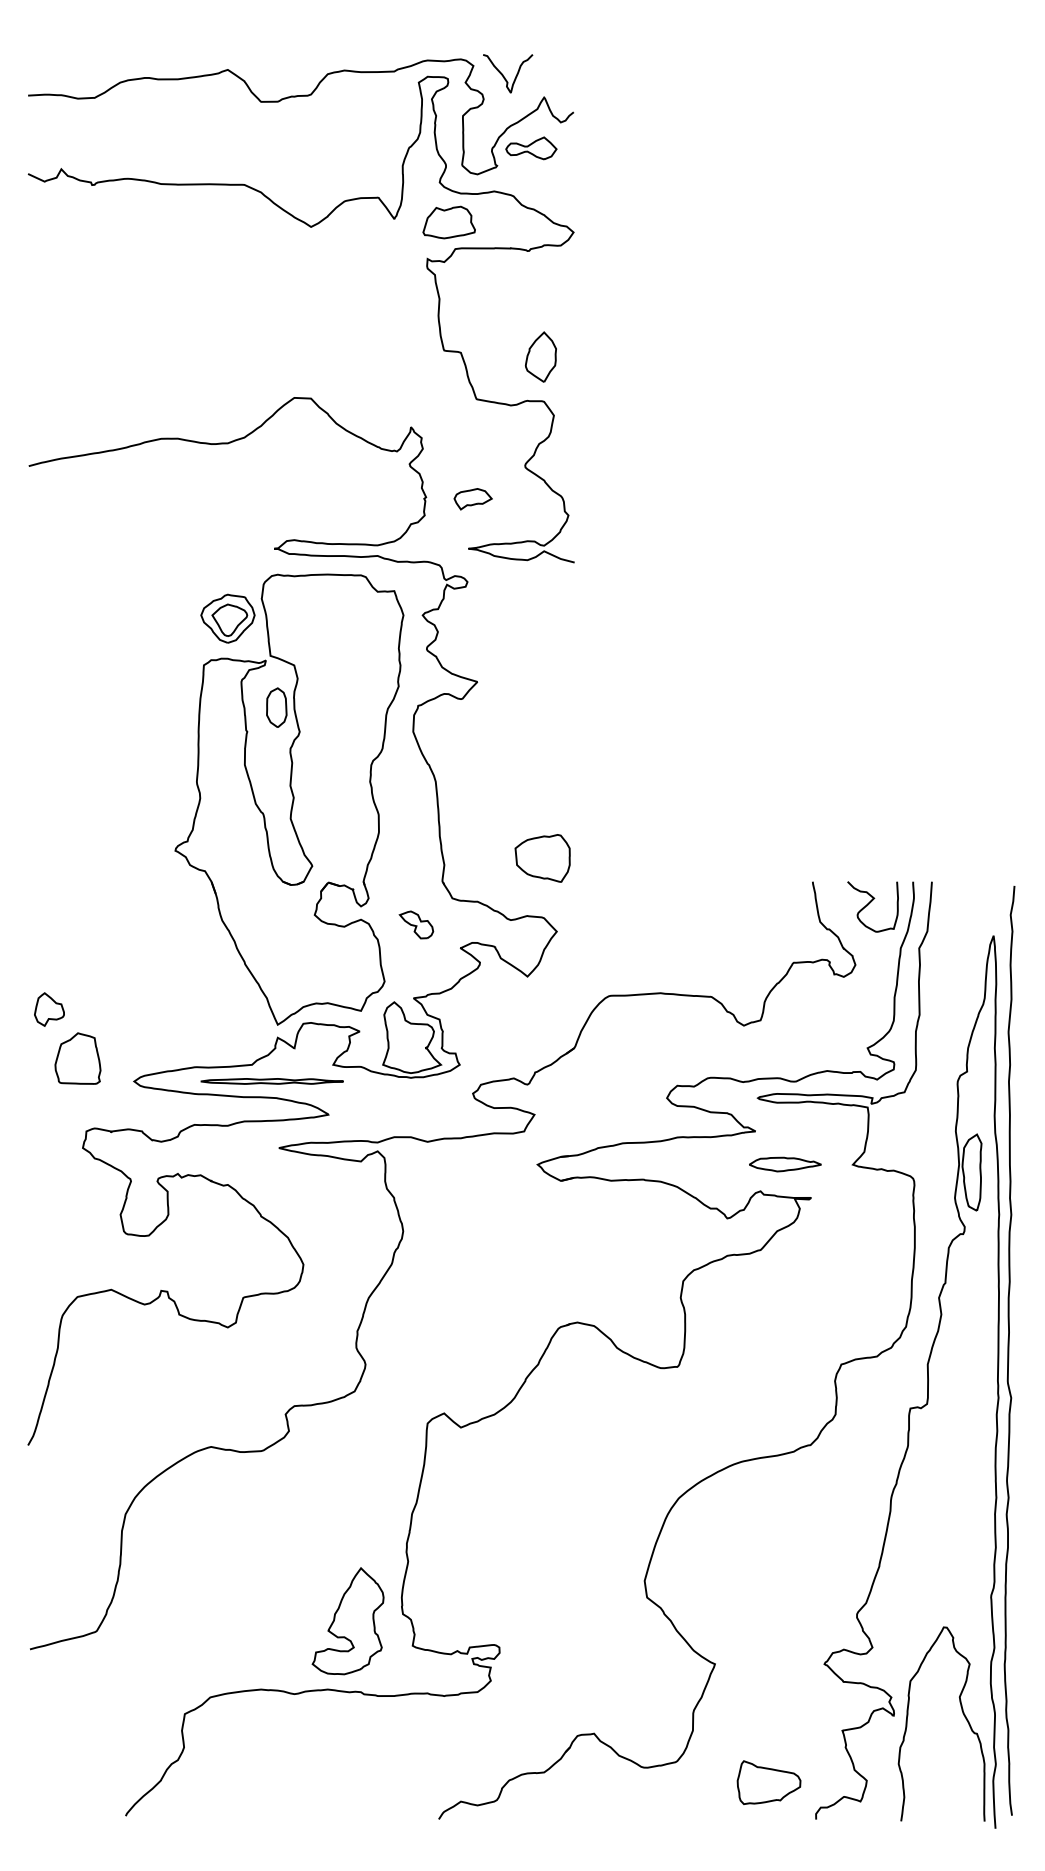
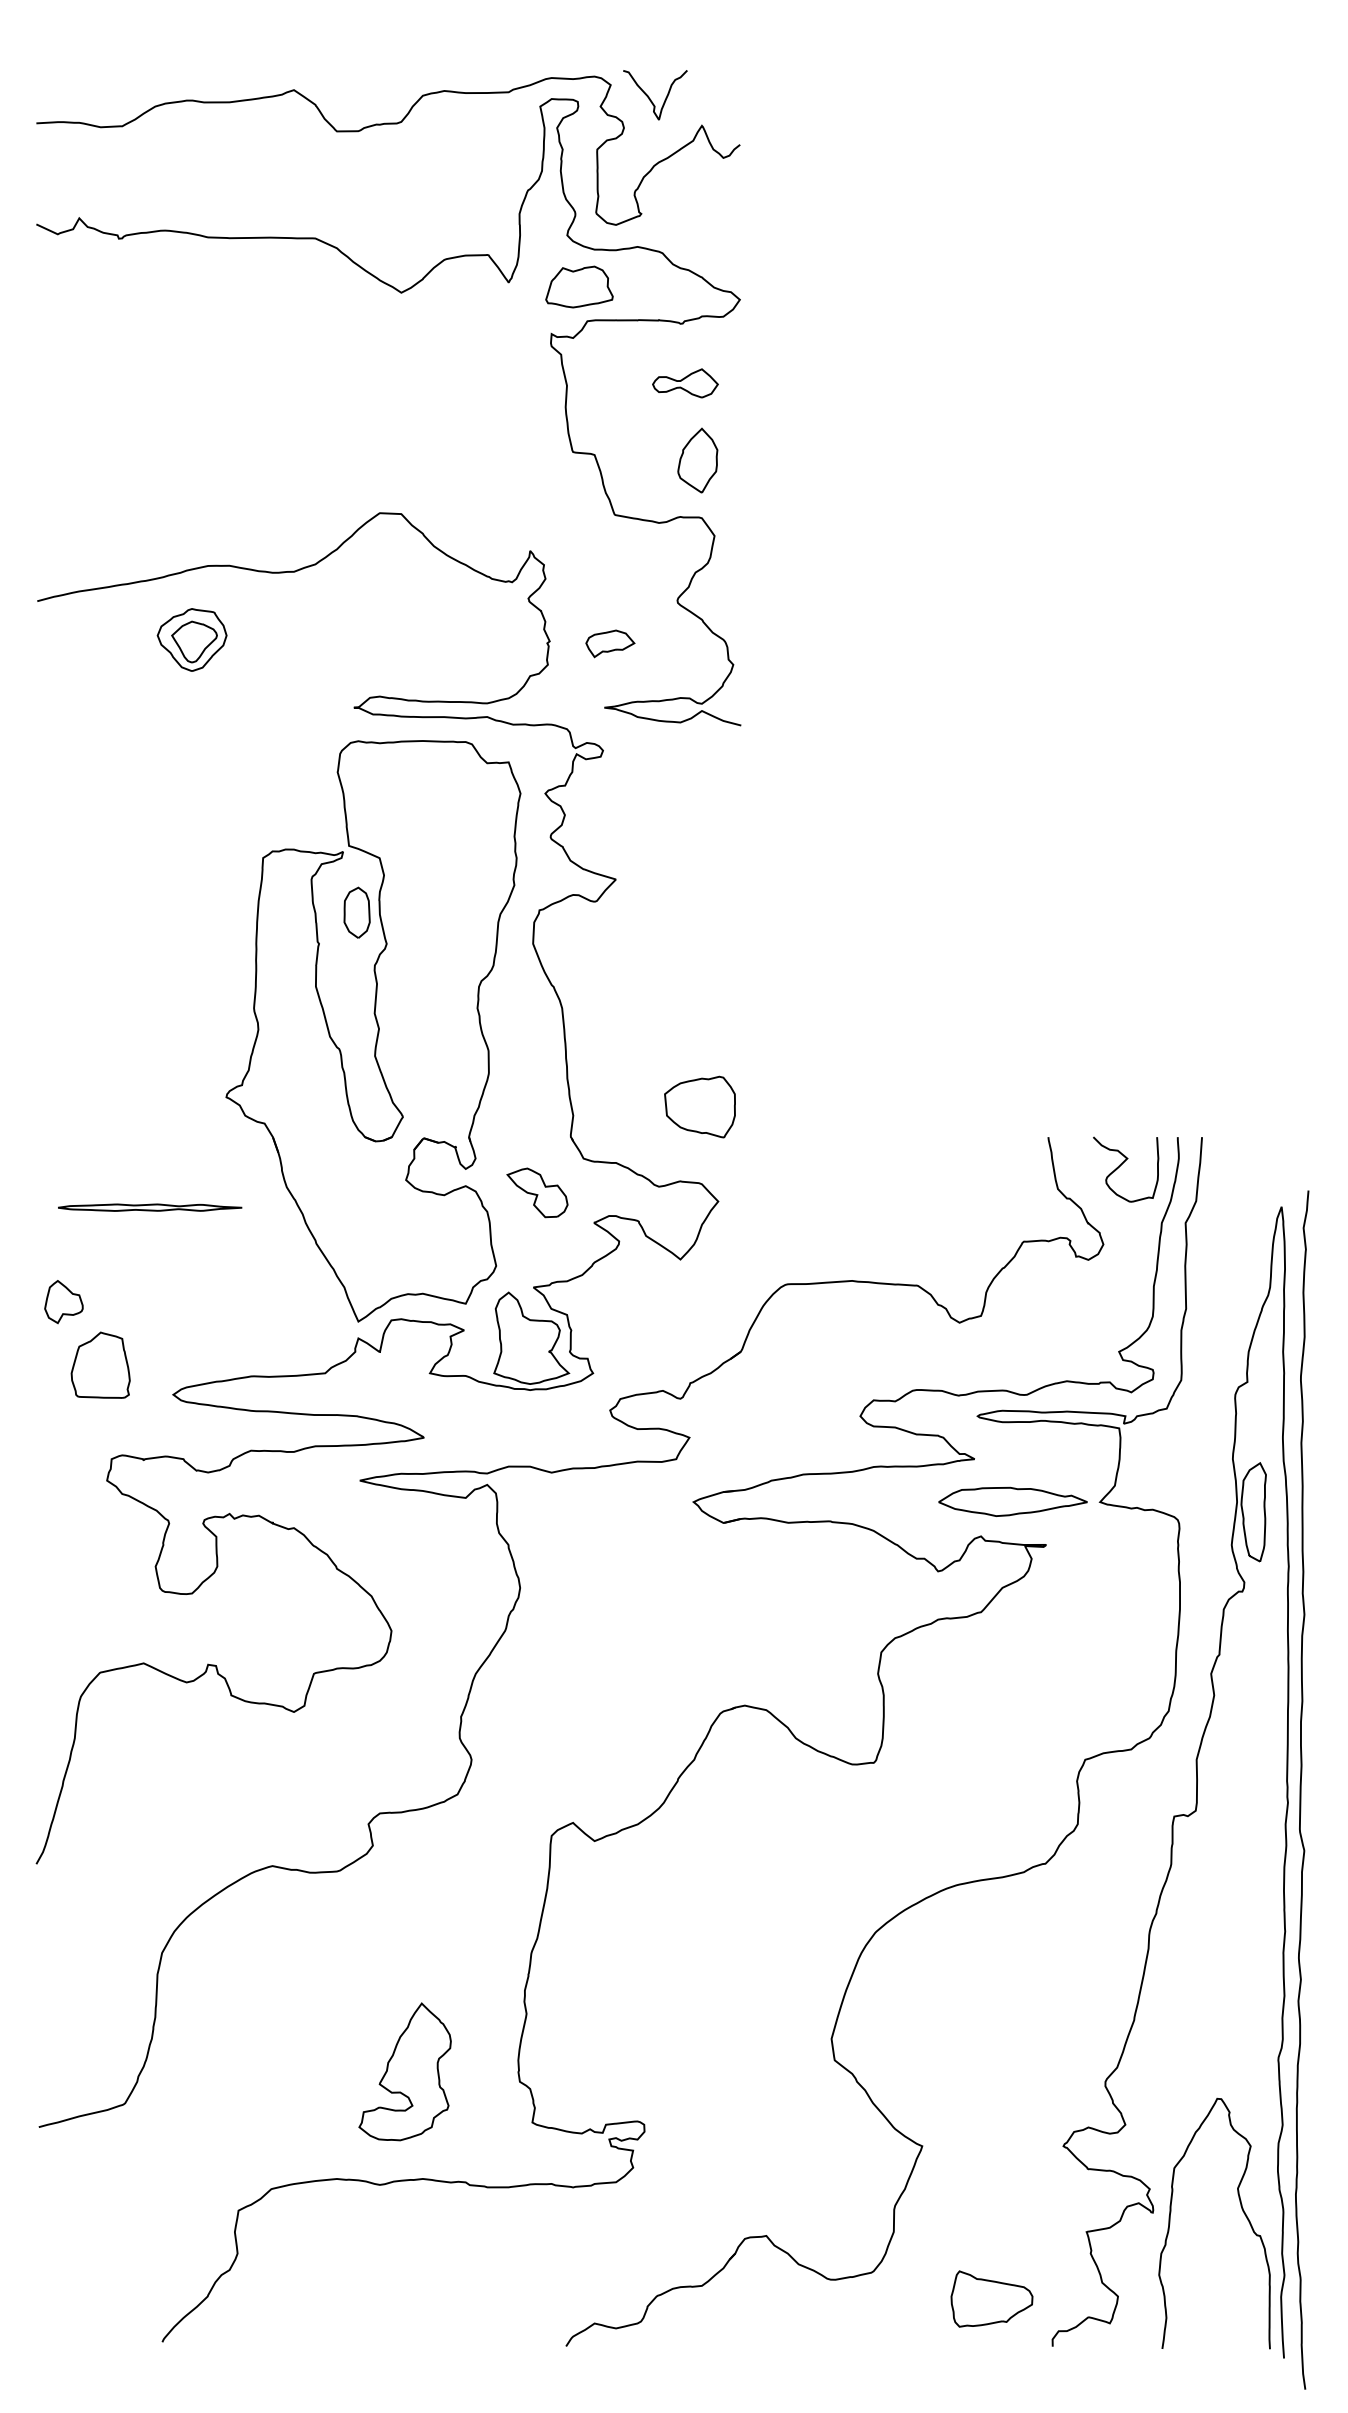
part: (531, 148) -> (685, 383), moved
part: (227, 618) -> (191, 639), moved
part: (415, 924) -> (536, 1192), size x1.4
part: (272, 1081) -> (150, 1207), moved
part: (784, 1164) -> (1012, 1501), size x1.6
curve: (1009, 1350) -> (1301, 1789), moved
part: (347, 1620) -> (404, 2071), moved

